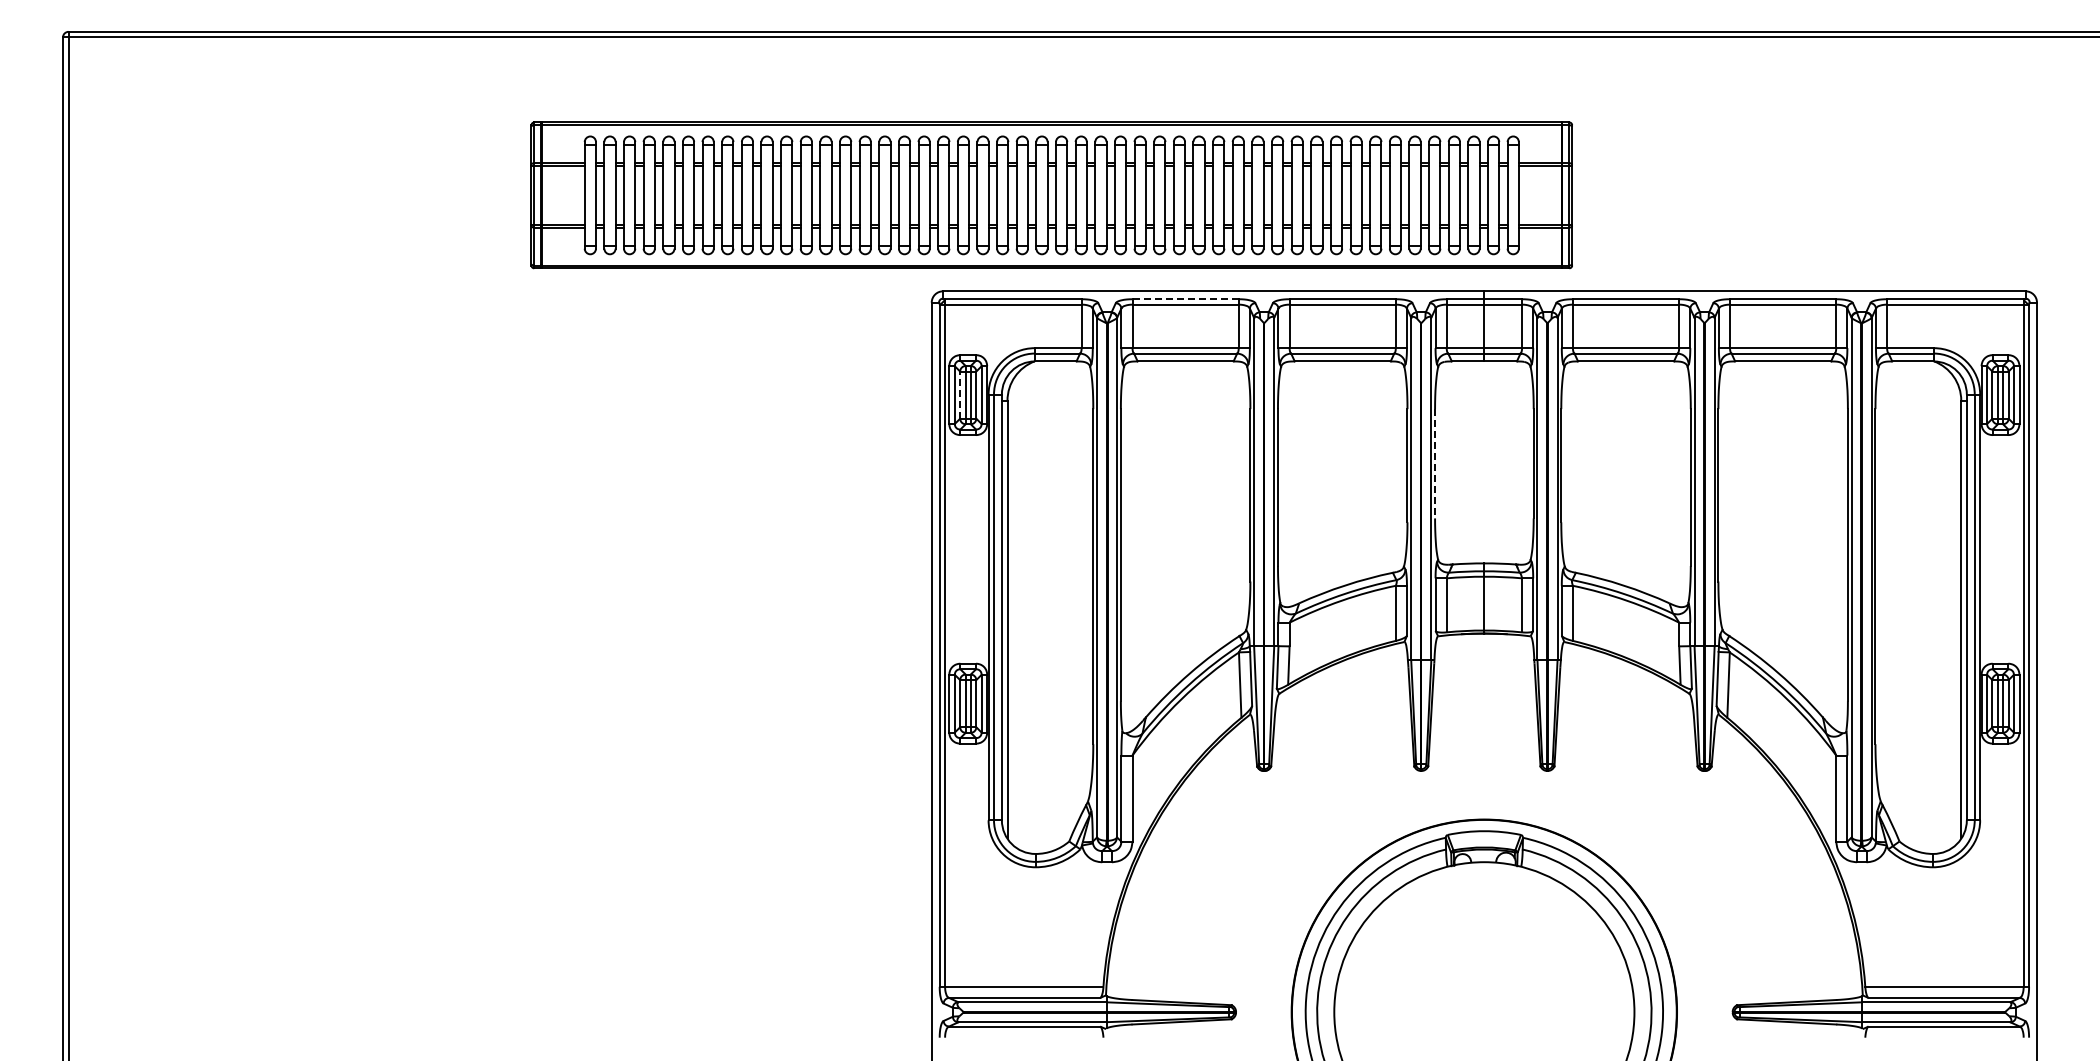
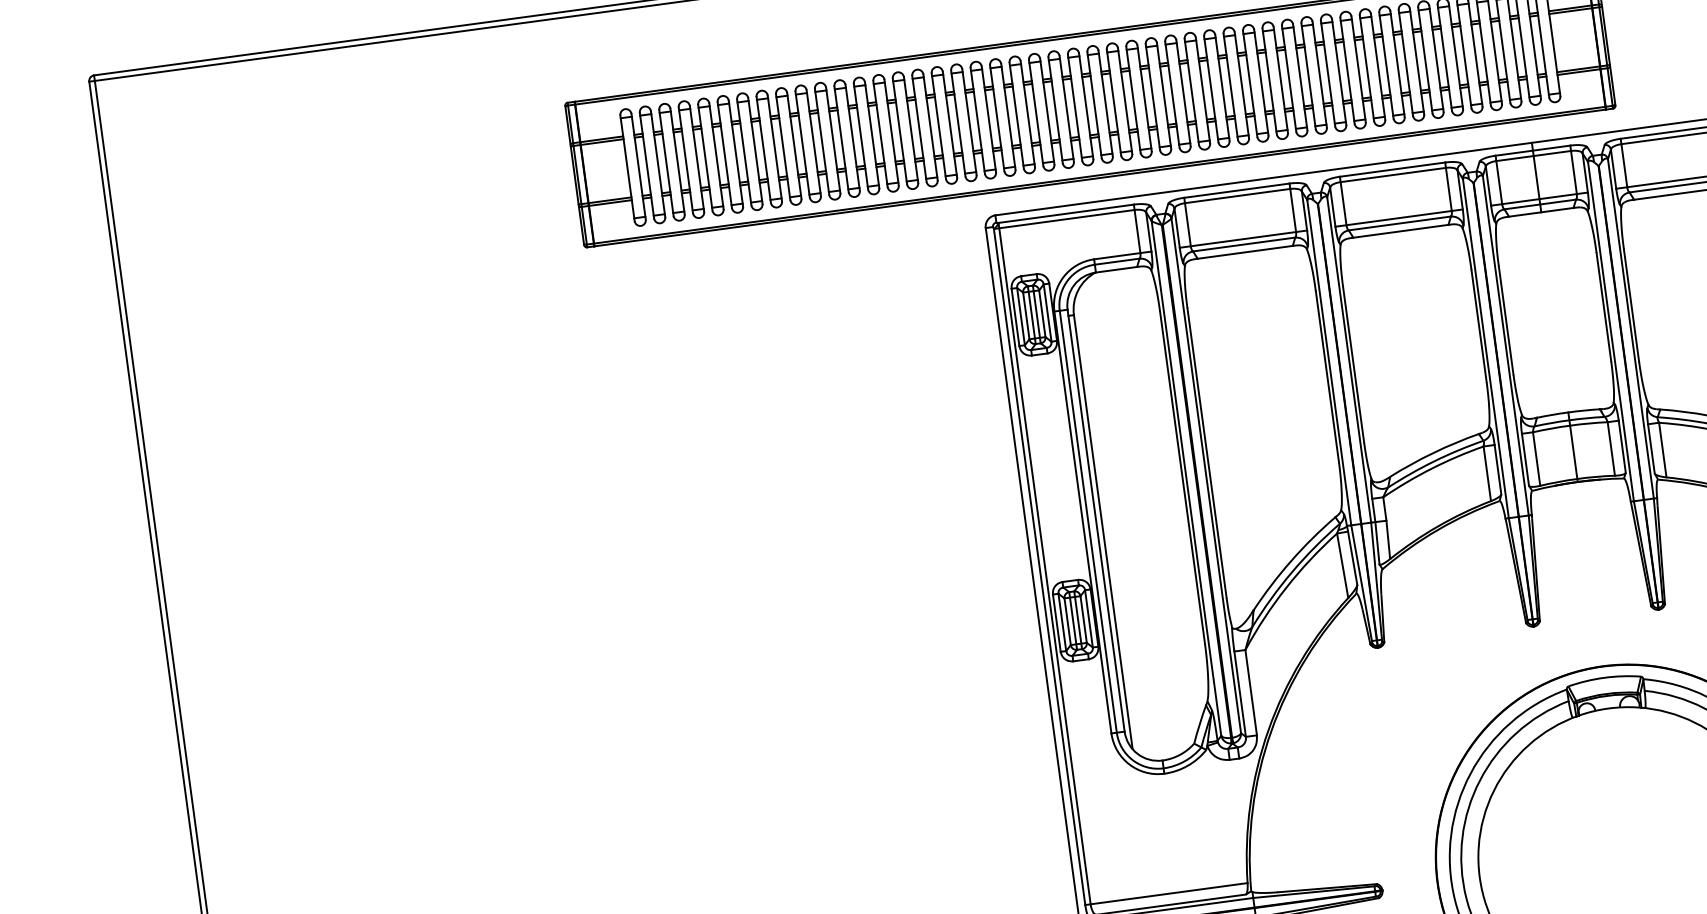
line: (1186, 299) -> (1237, 190), dashed -> solid
line: (960, 395) -> (1026, 316), dashed -> solid
line: (1435, 463) -> (1506, 319), dashed -> solid

